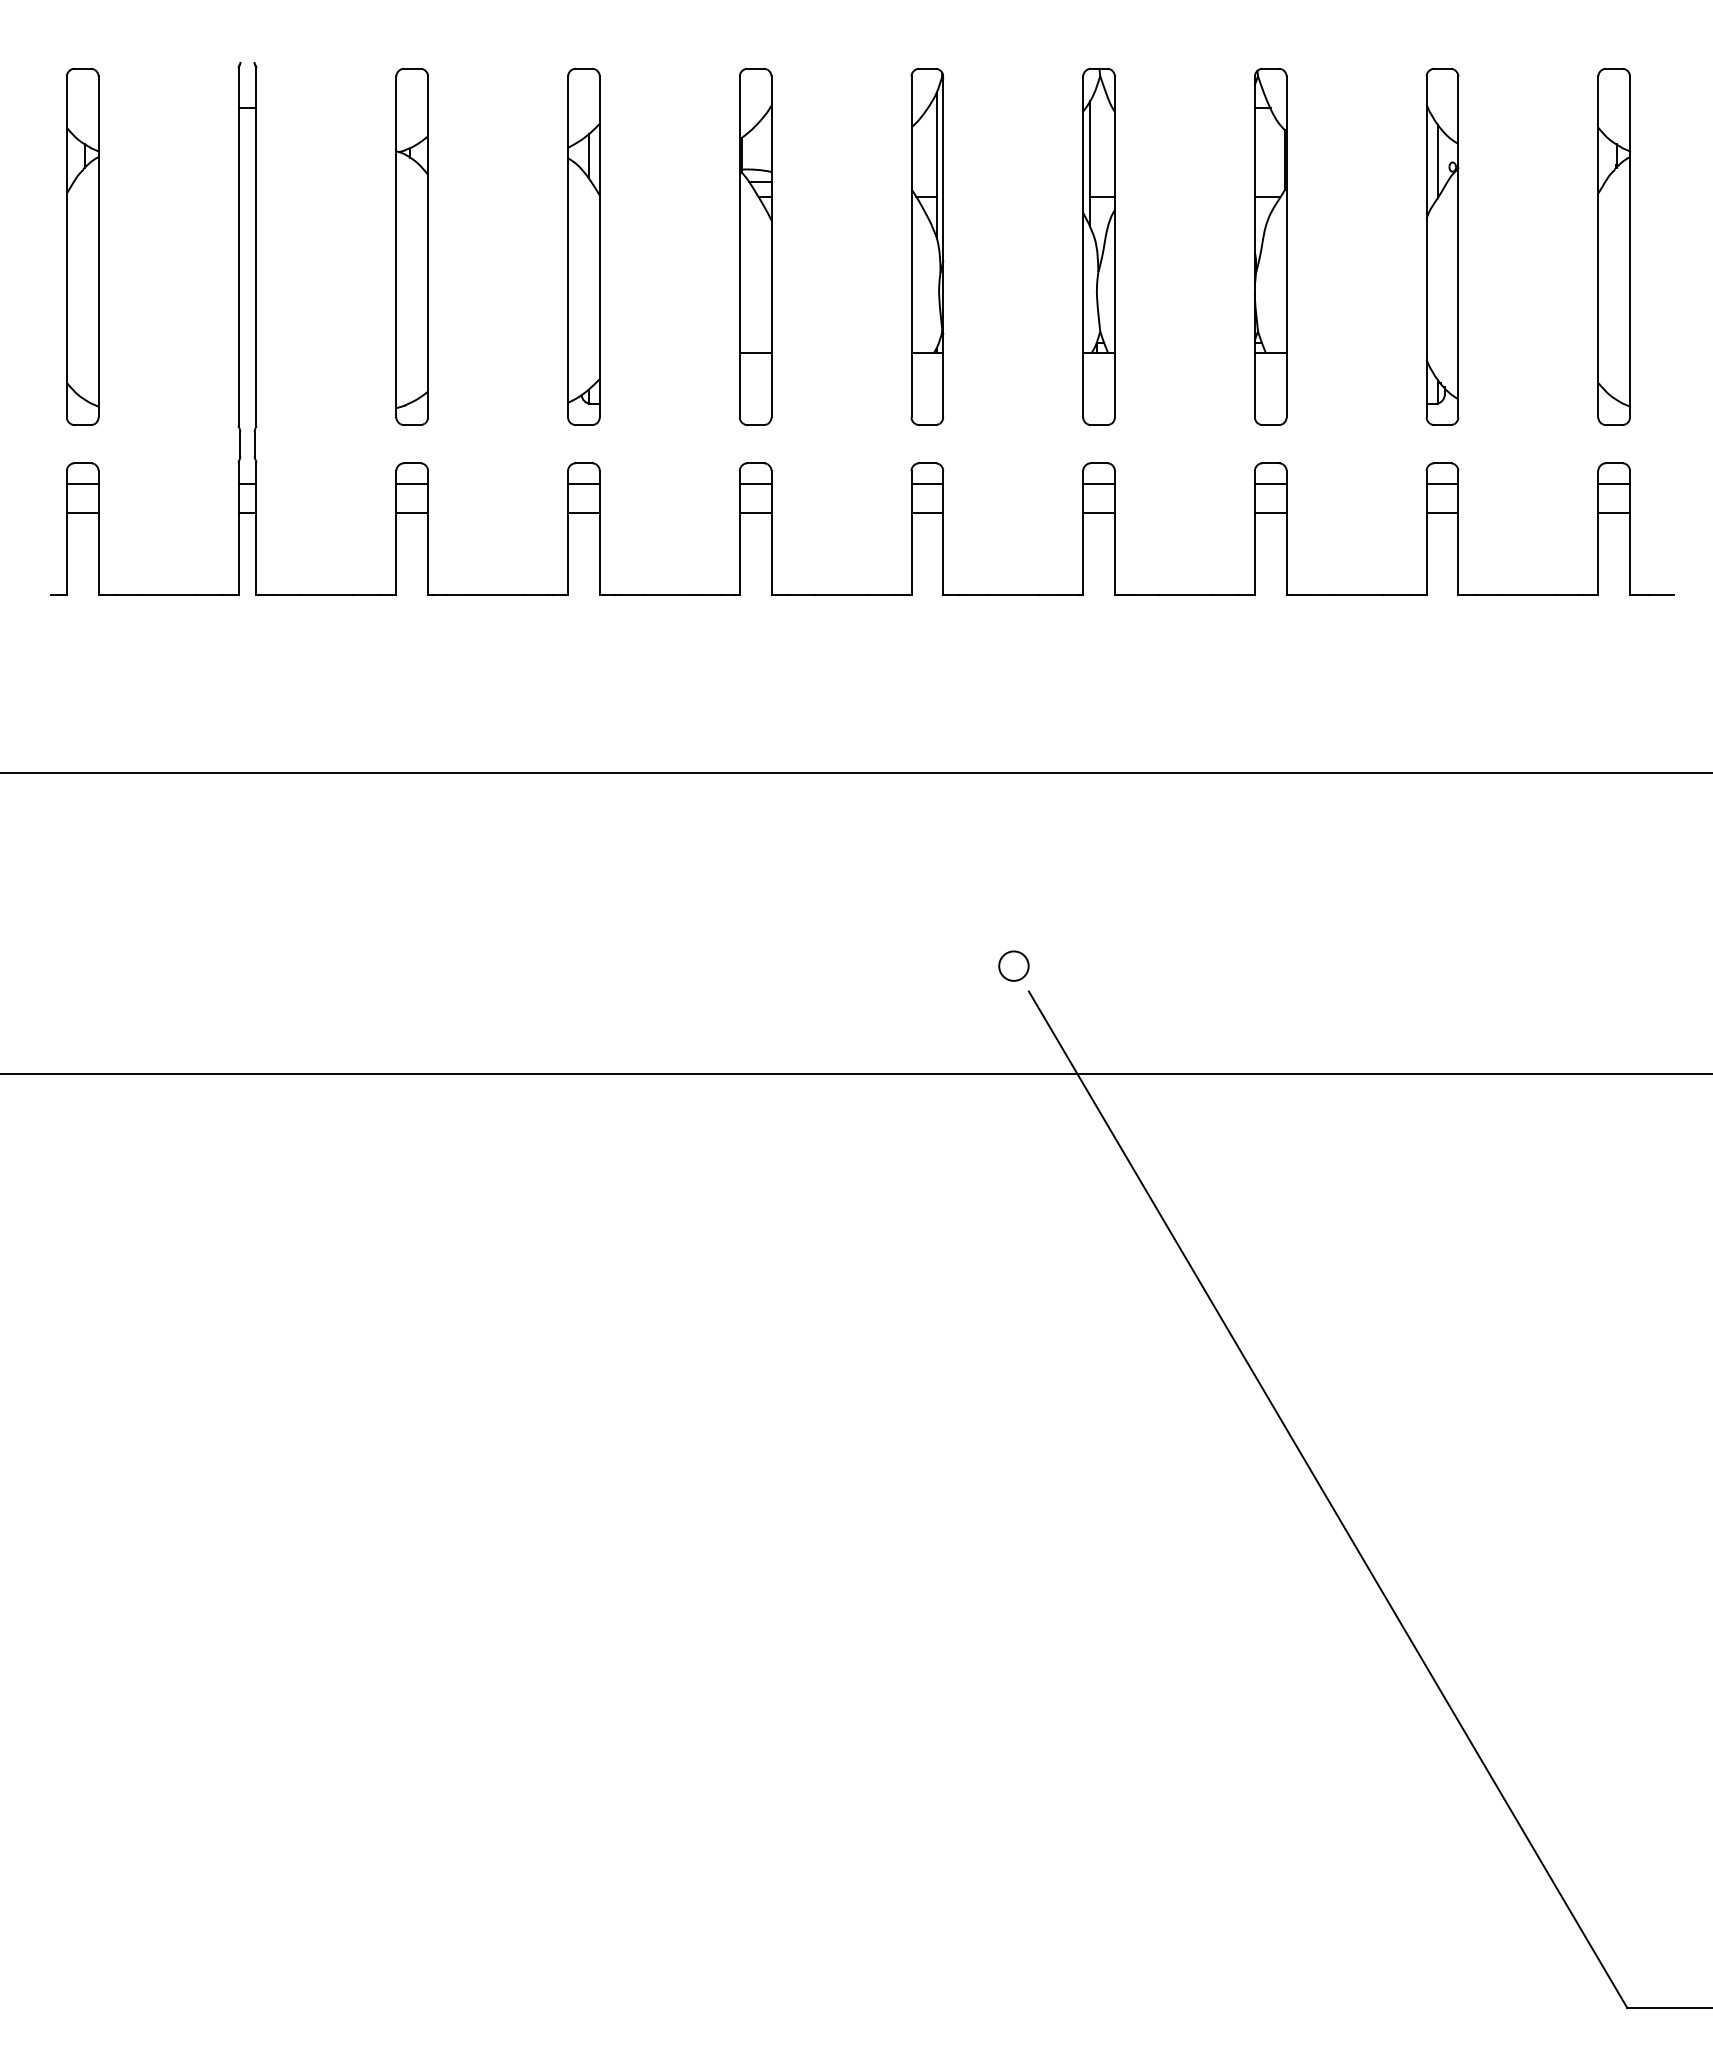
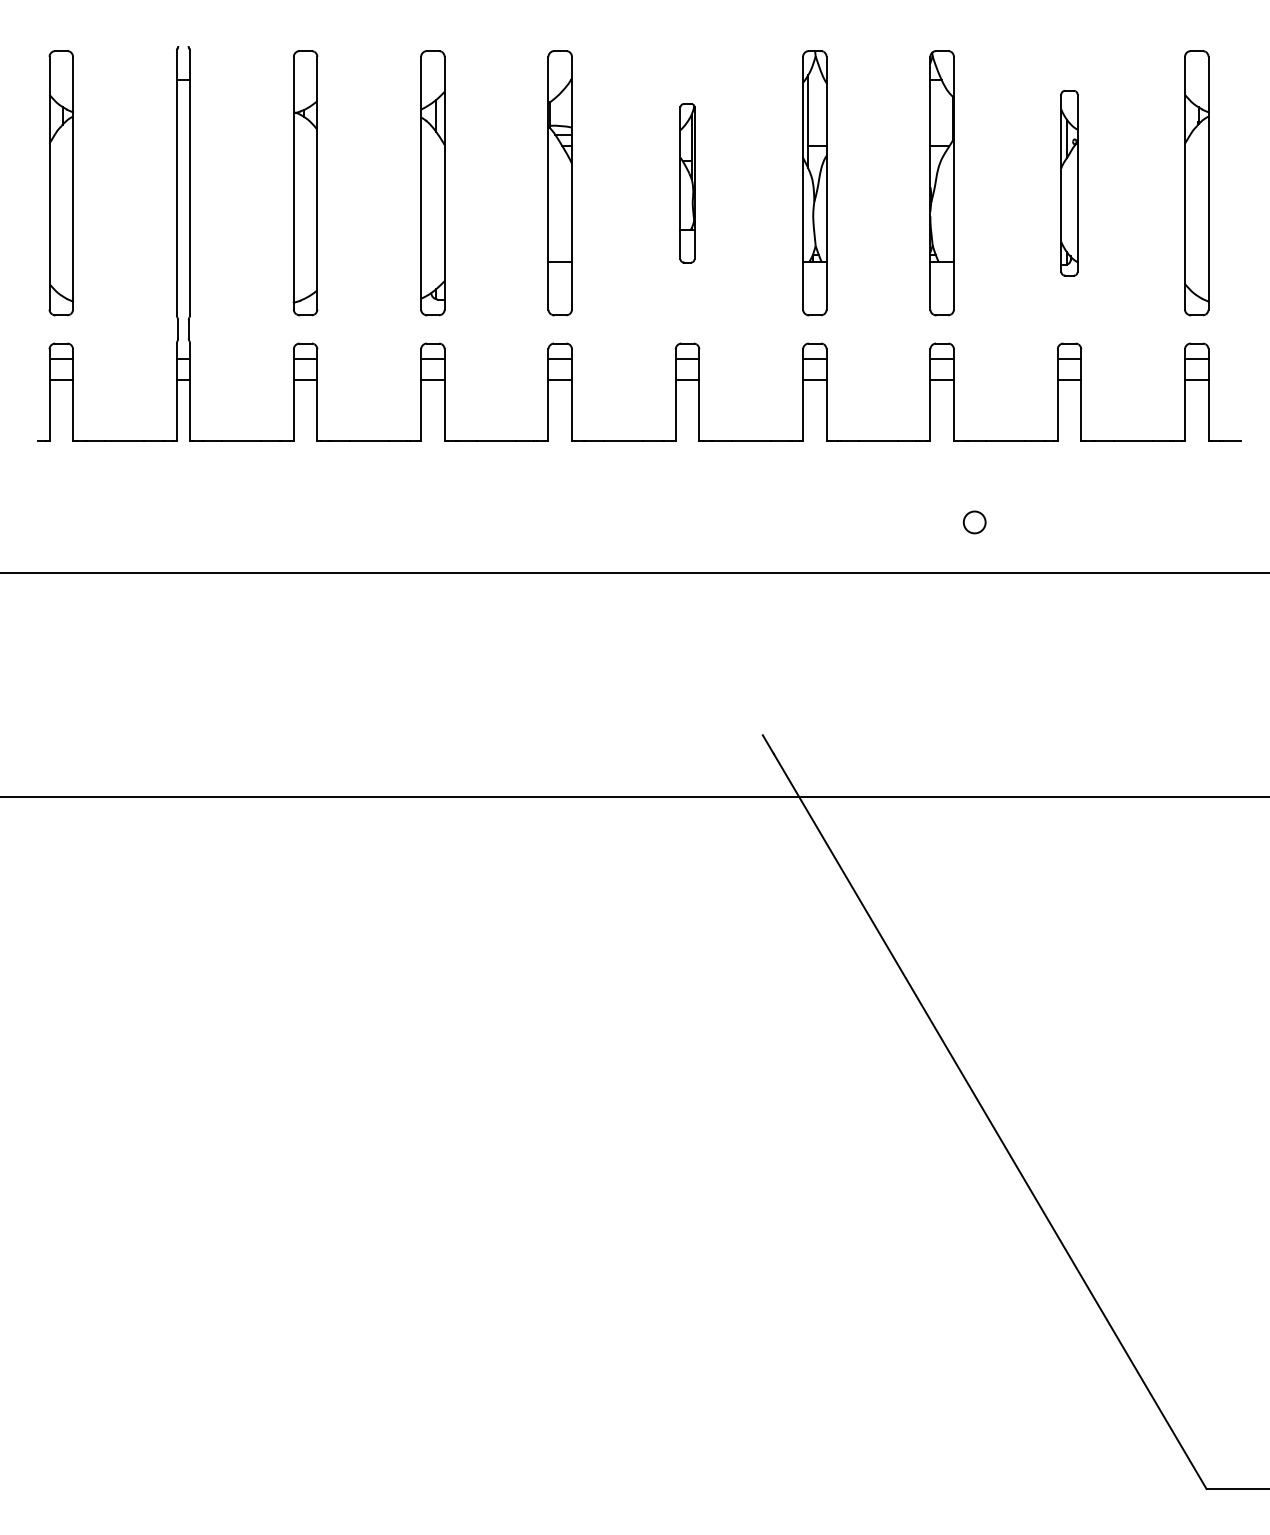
part: (927, 247) -> (687, 183), size x0.6
part: (1442, 247) -> (1069, 183), size x0.7
circle: (1013, 966) -> (974, 522), moved

